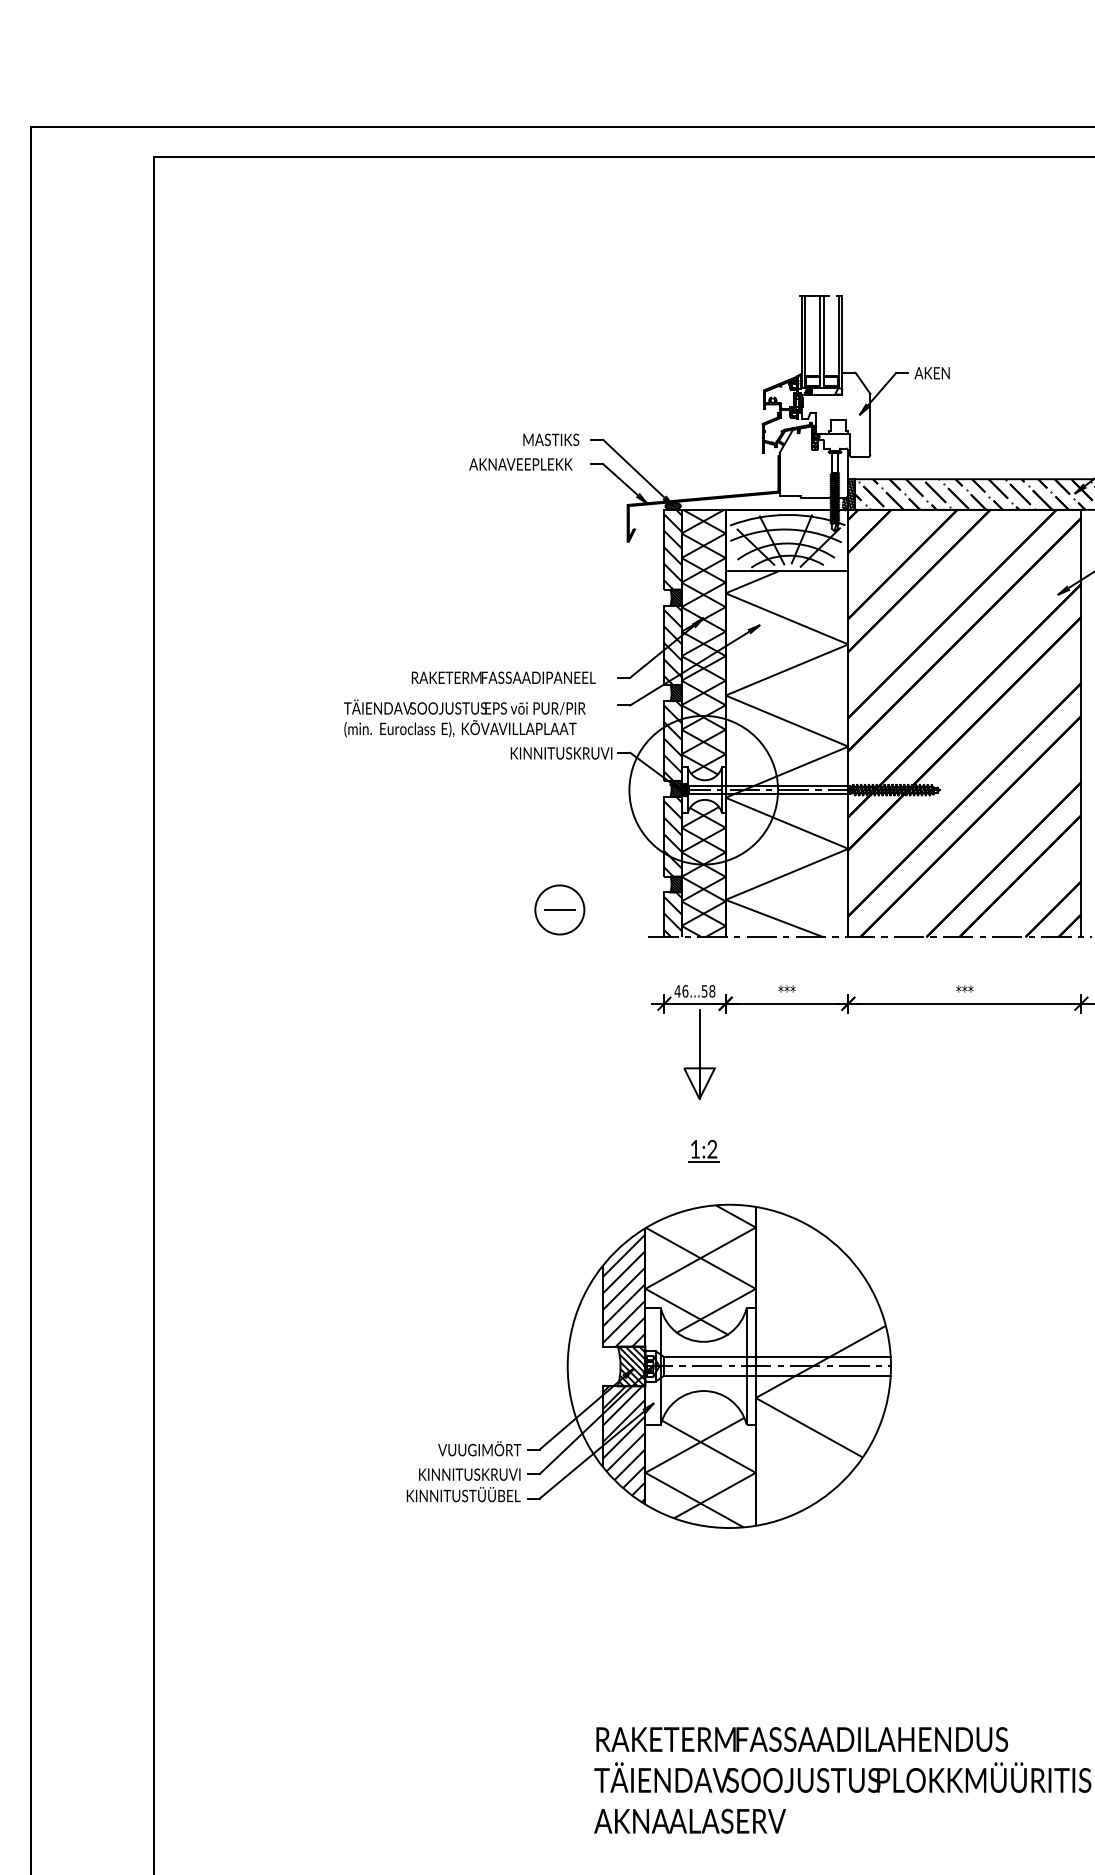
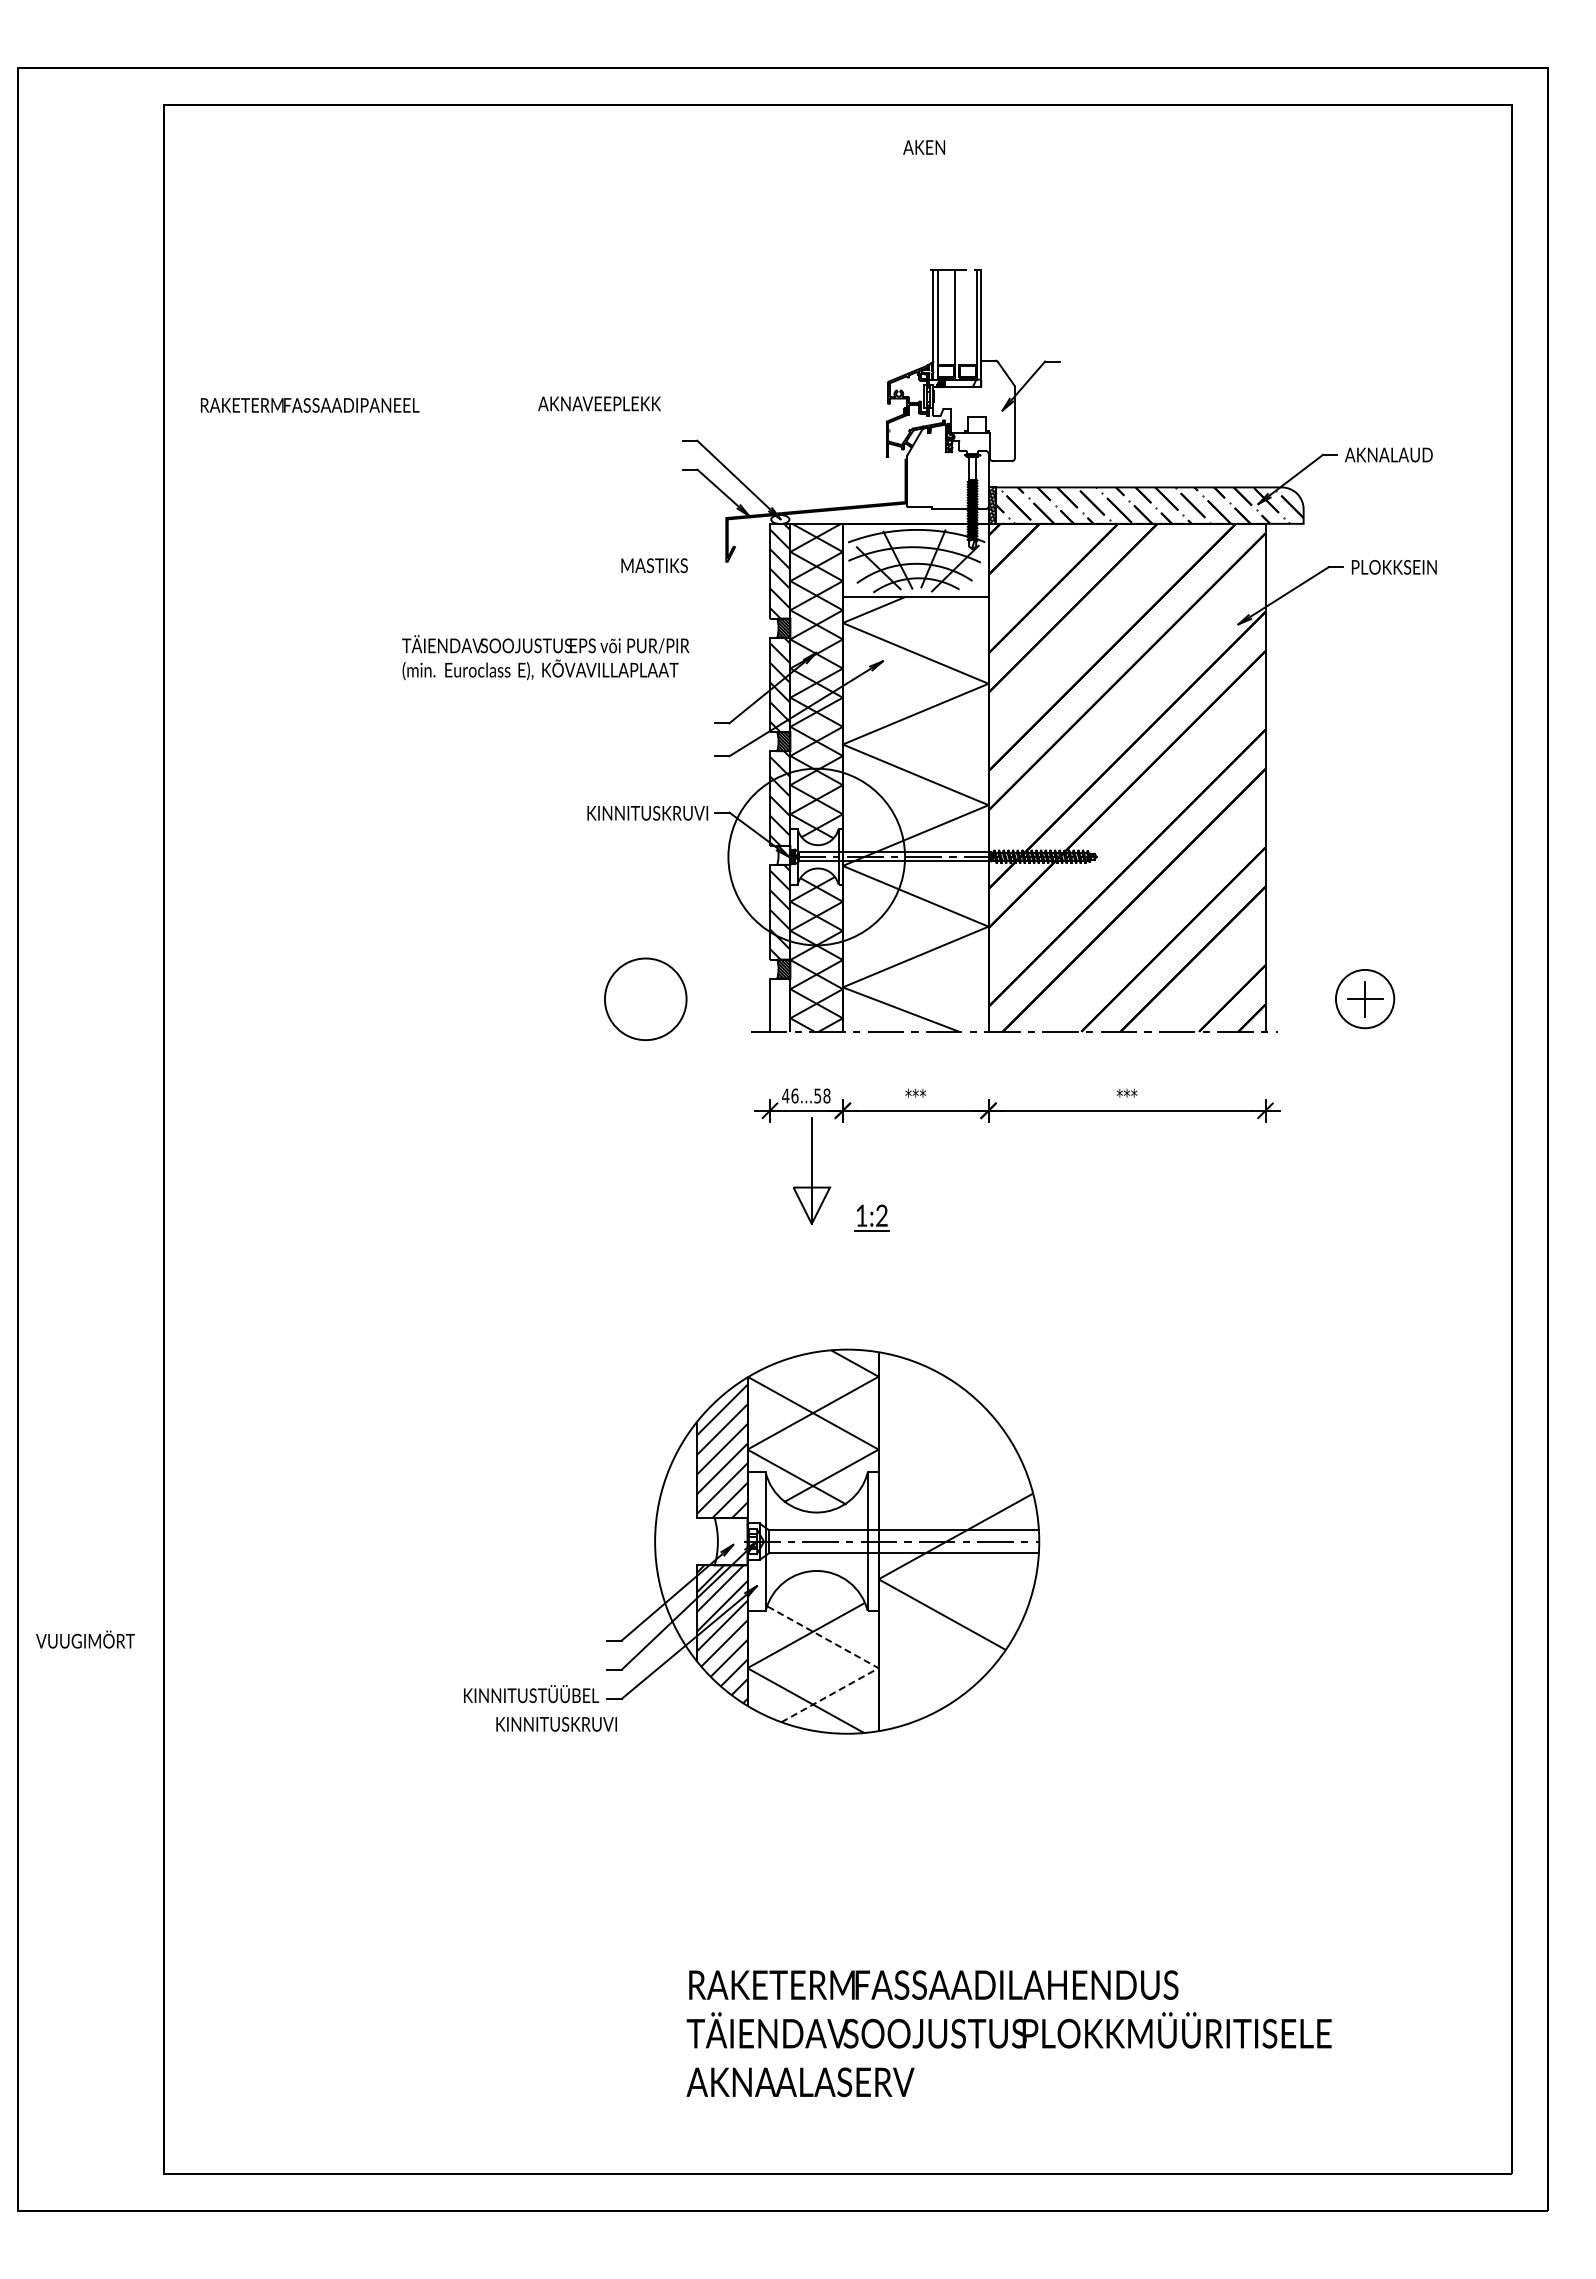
line: (823, 342) -> (959, 324), removed
text: (932, 373) -> (924, 147), moved
text: (551, 439) -> (654, 565), moved
text: (520, 464) -> (599, 403), moved
hatch: (844, 503) -> (984, 516), removed
hatch: (673, 506) -> (780, 519), removed
text: (503, 677) -> (309, 405), moved
text: (464, 718) -> (545, 657), moved
hatch: (675, 788) -> (783, 854), removed
circle: (559, 910) -> (645, 999), size x1.4
line: (559, 910) -> (645, 999), removed
hatch: (673, 914) -> (780, 1004), removed
part: (703, 1150) -> (871, 1217), moved
hatch: (632, 1366) -> (731, 1541), removed
text: (479, 1448) -> (85, 1639), moved
line: (749, 1469) -> (871, 1664), solid -> dashed
text: (469, 1474) -> (556, 1724), moved

